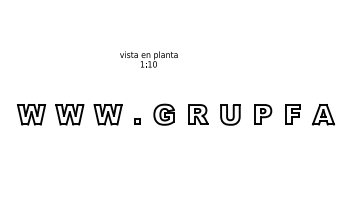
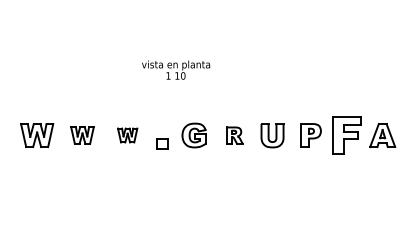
part: (69, 114) -> (82, 135), size x0.7
part: (107, 114) -> (127, 135), size x0.6
part: (198, 114) -> (234, 135), size x0.7
part: (292, 114) -> (346, 135), size x1.6
part: (137, 121) -> (162, 143), size x1.6

